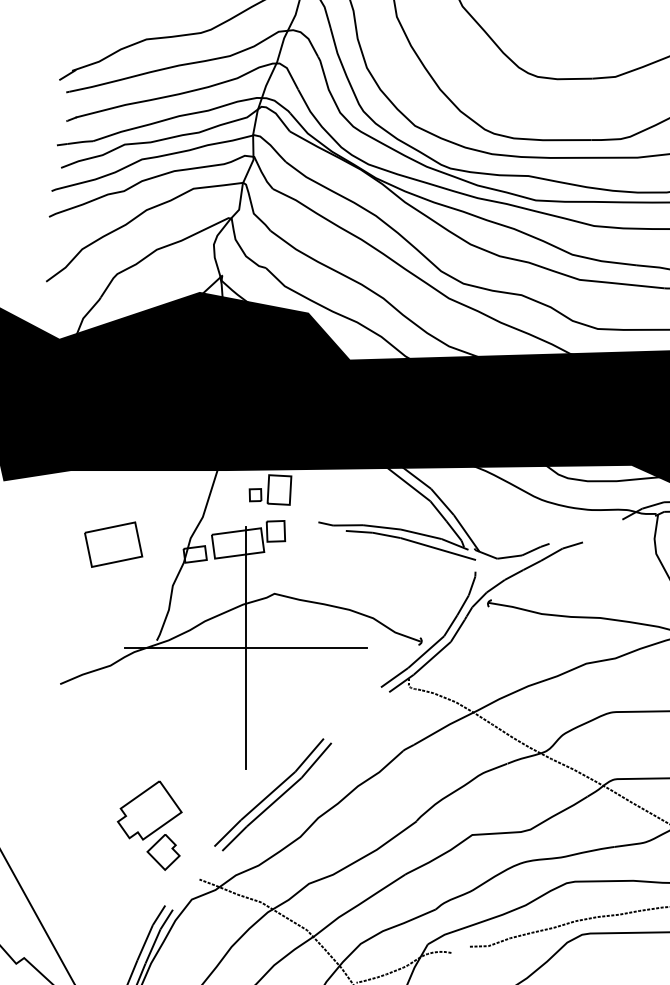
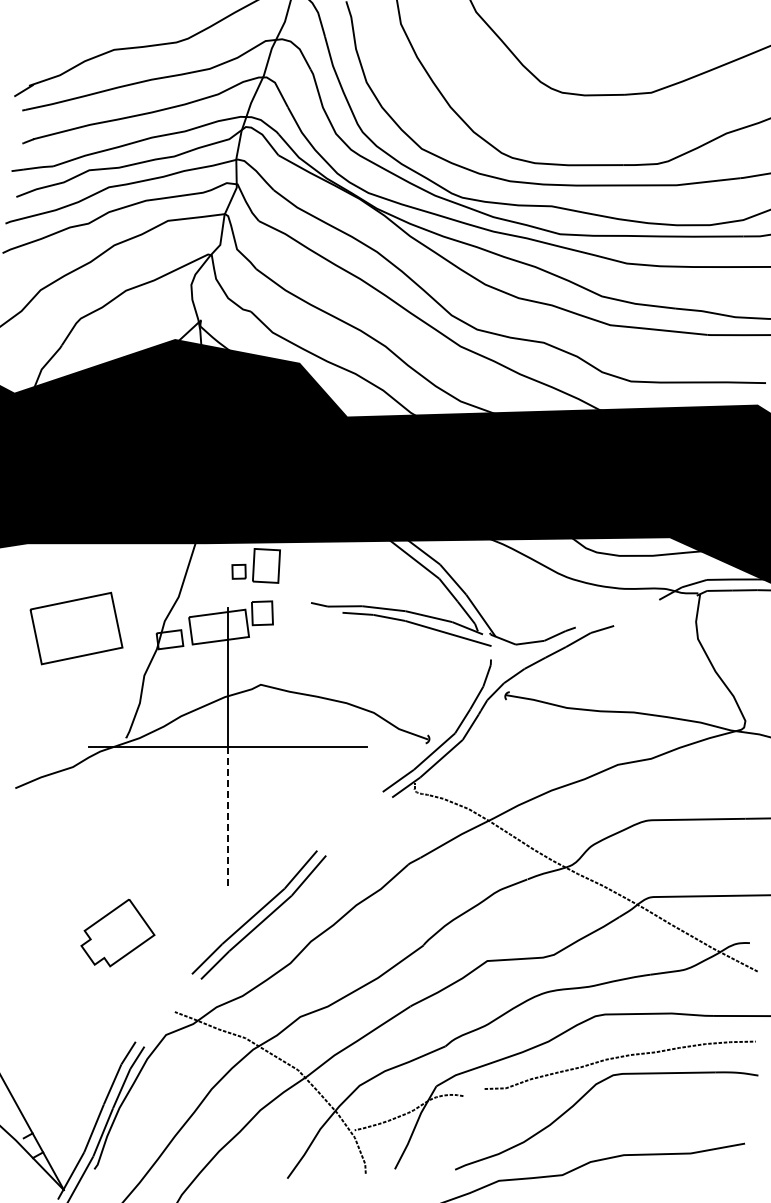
part: (113, 544) -> (76, 628), size x1.4
line: (246, 708) -> (228, 816), solid -> dashed
part: (163, 852) -> (133, 981), removed

